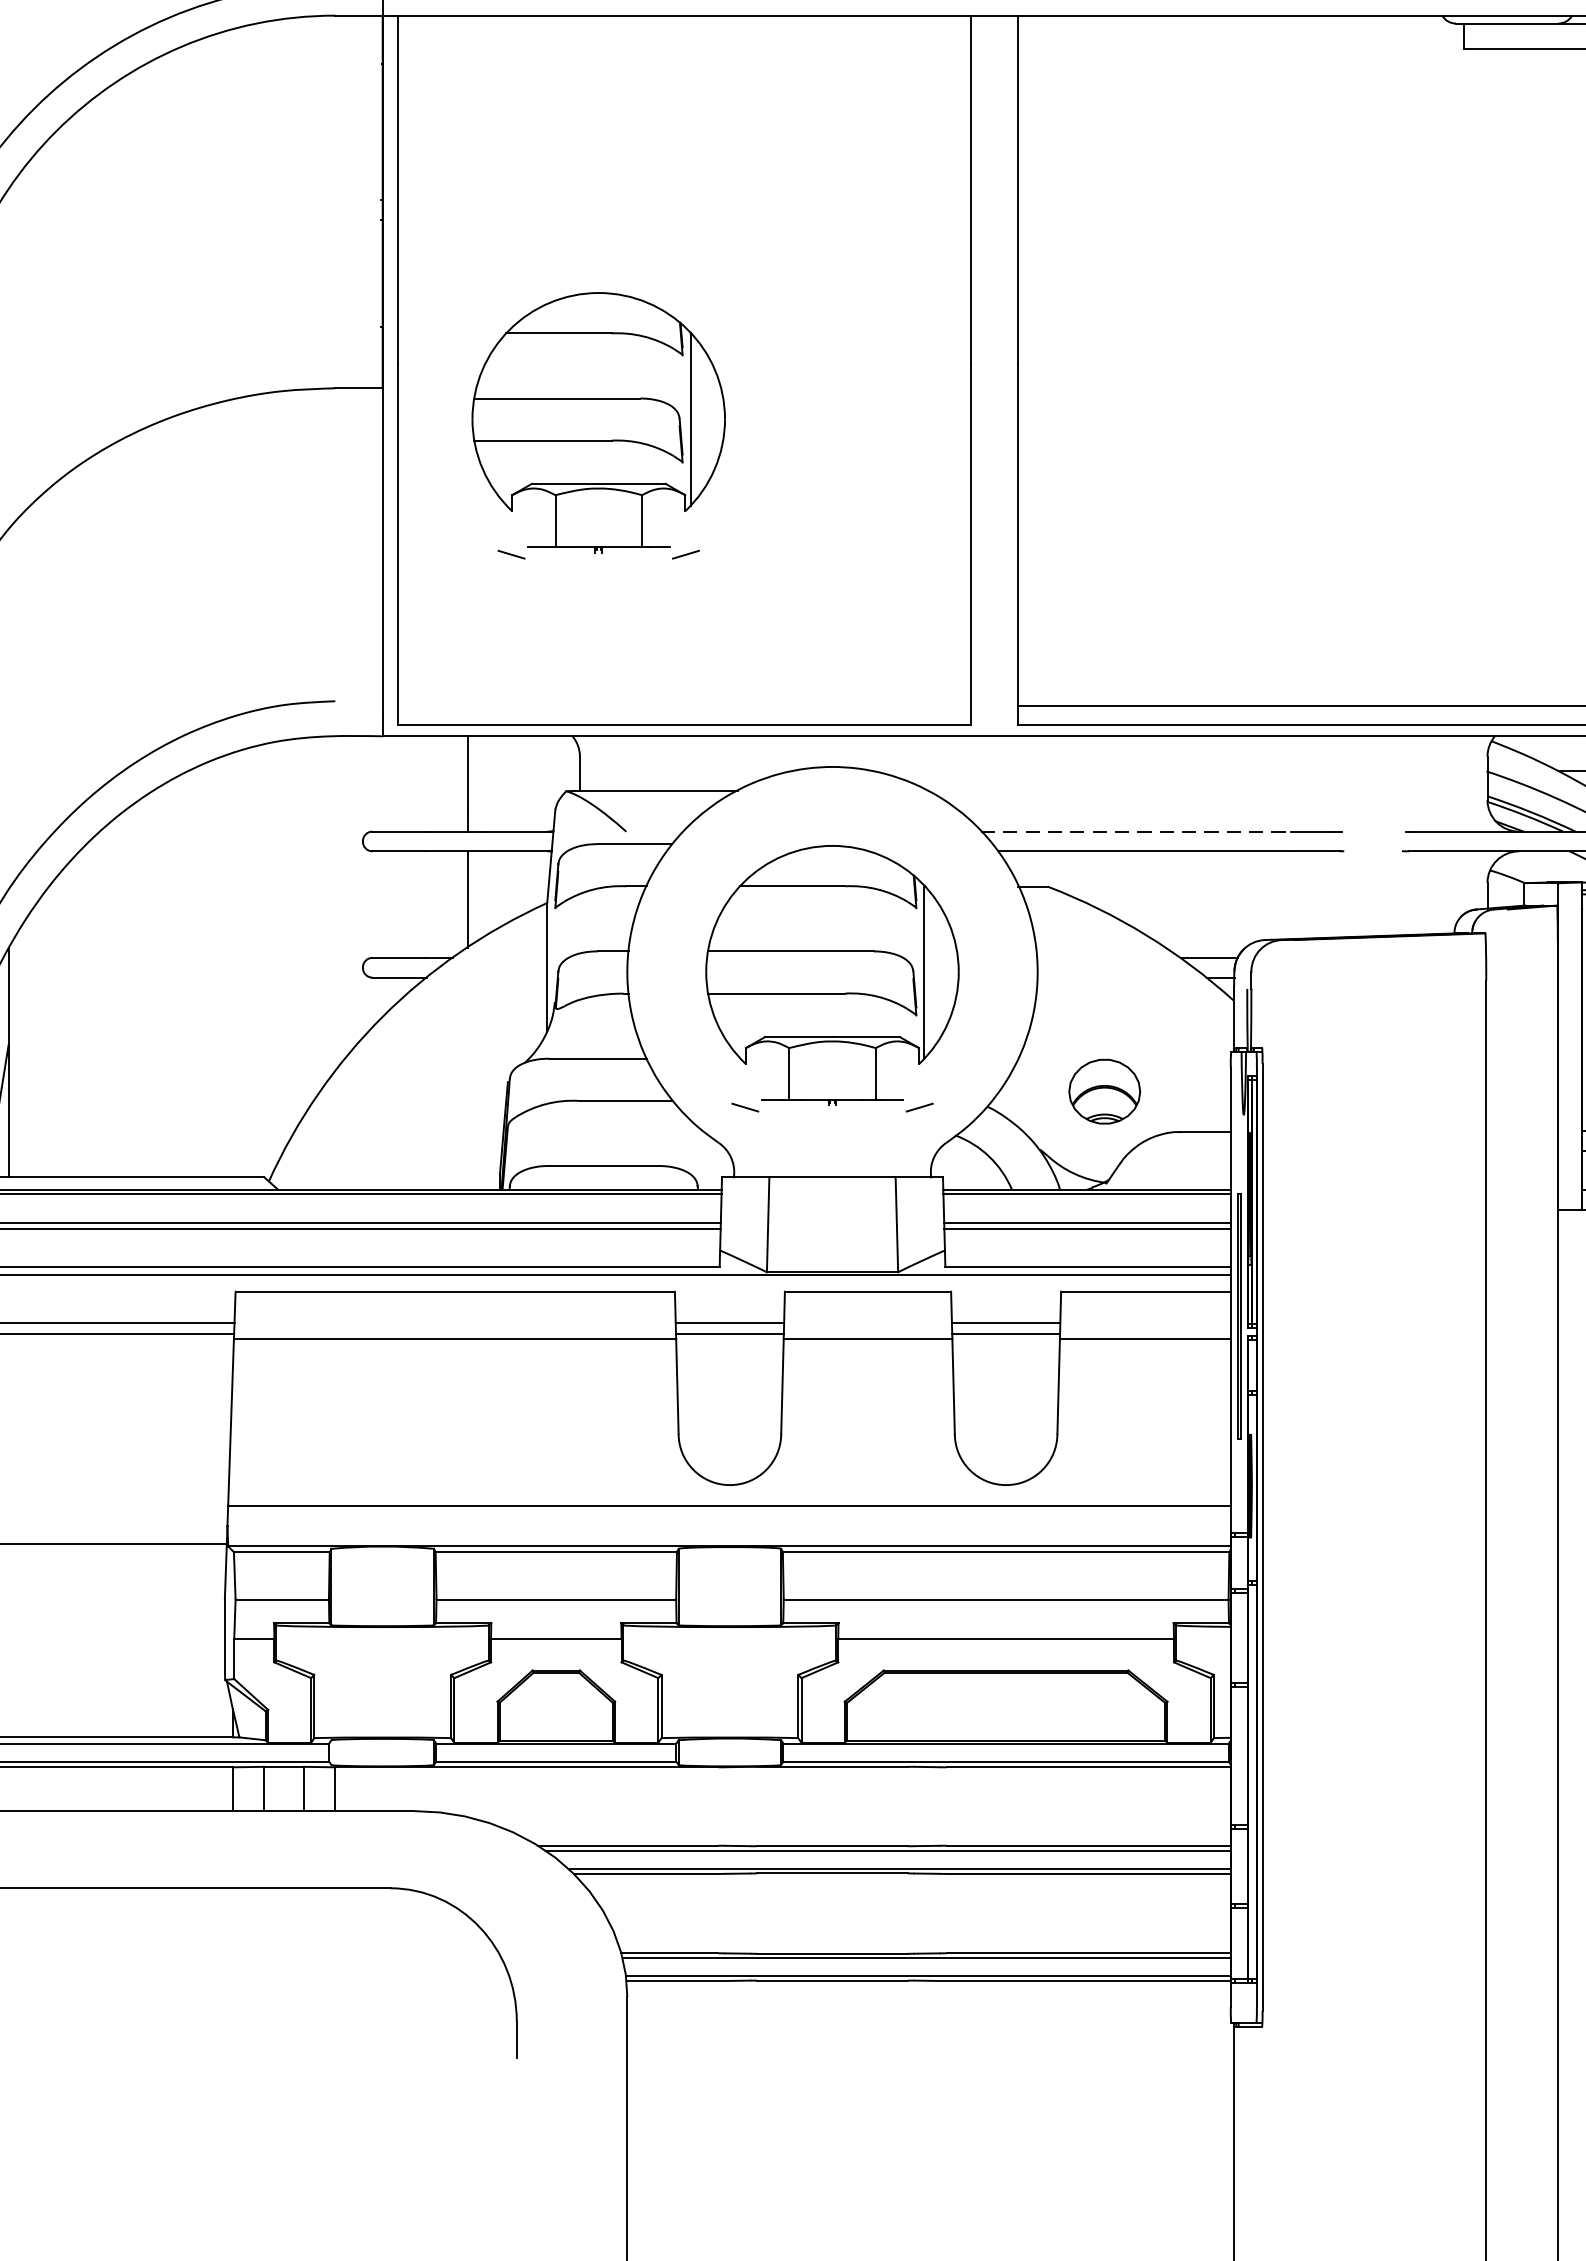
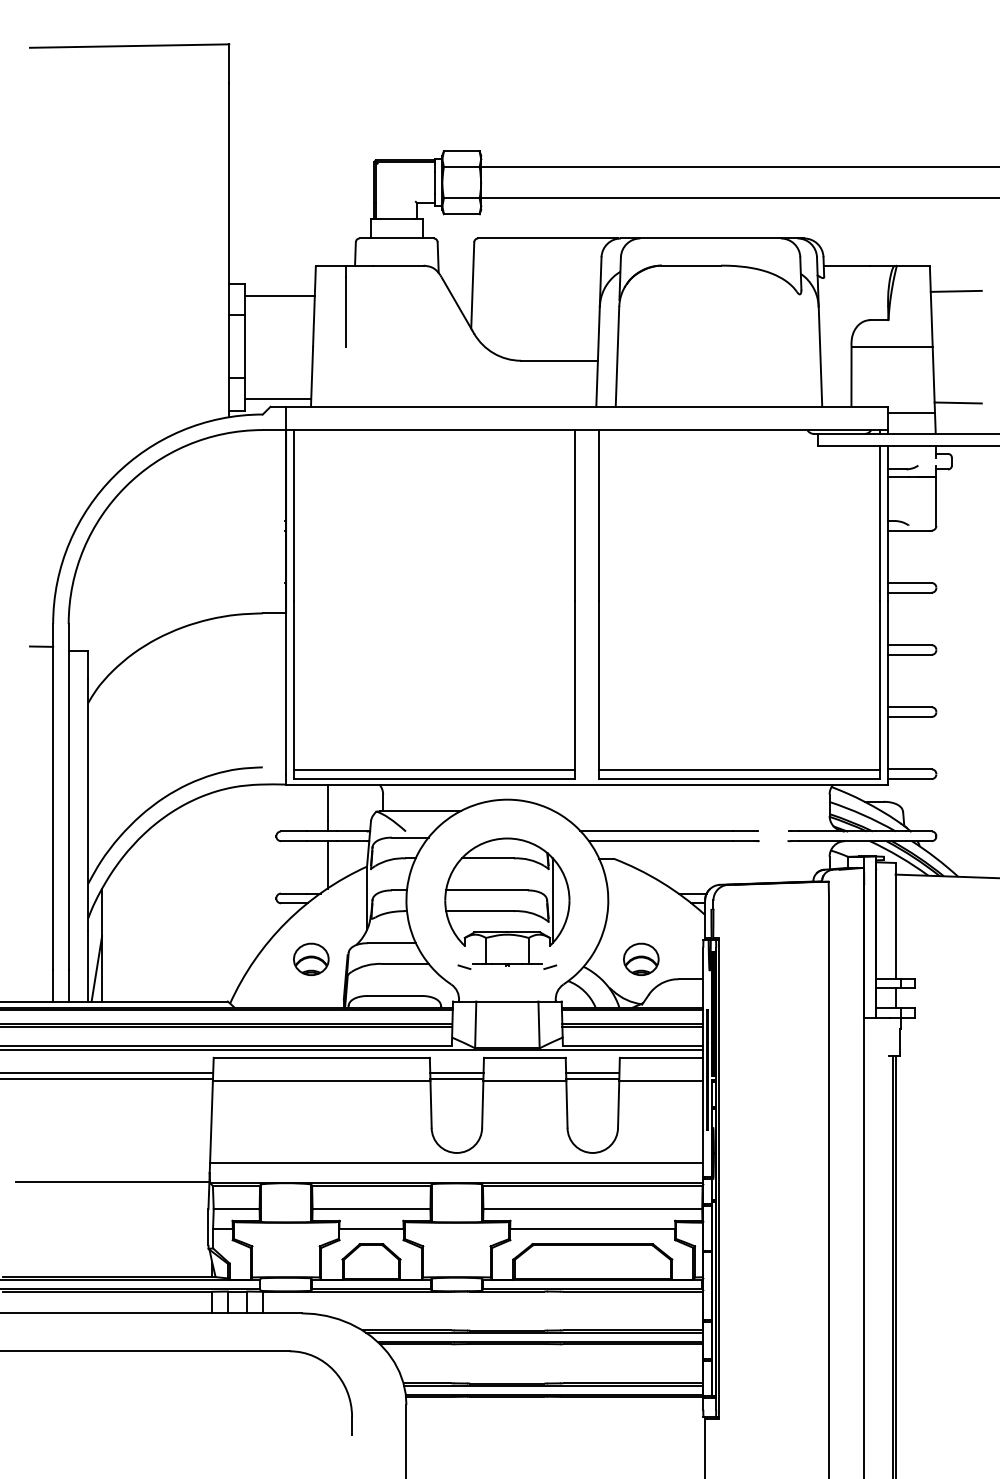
part: (598, 425) -> (392, 631), removed
line: (684, 705) -> (434, 769), added
line: (1137, 831) -> (657, 831), dashed -> solid
part: (434, 1089) -> (311, 958), added

